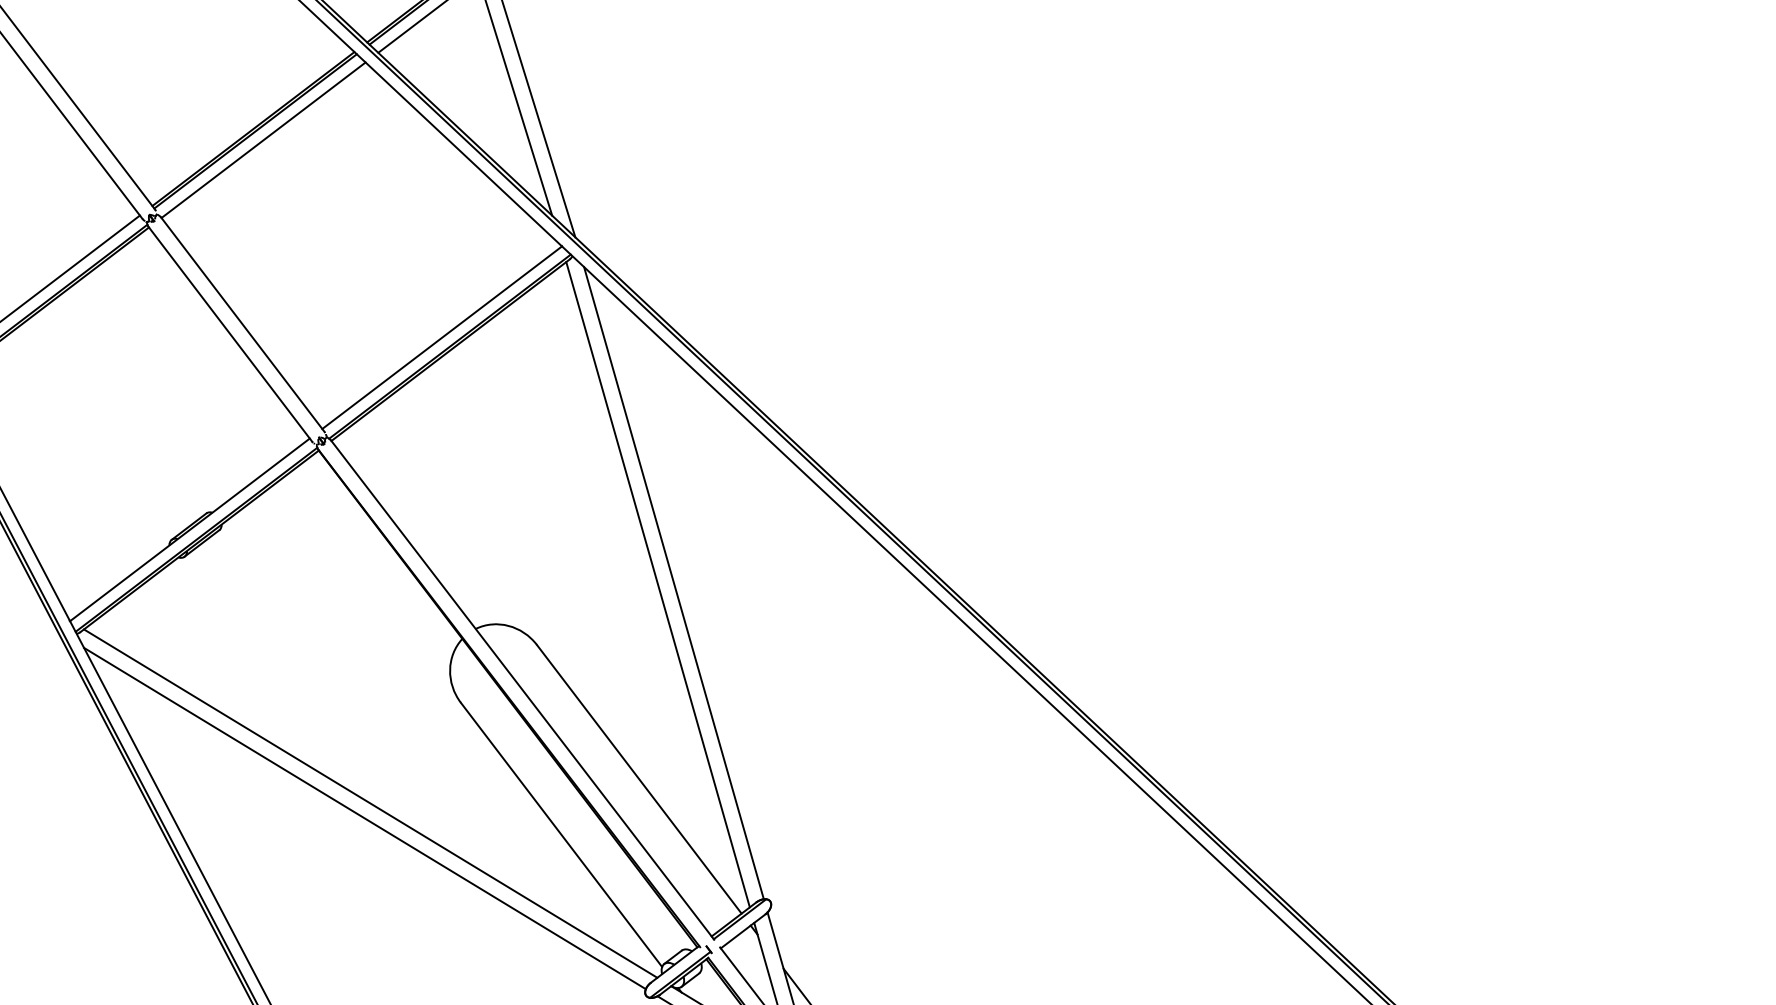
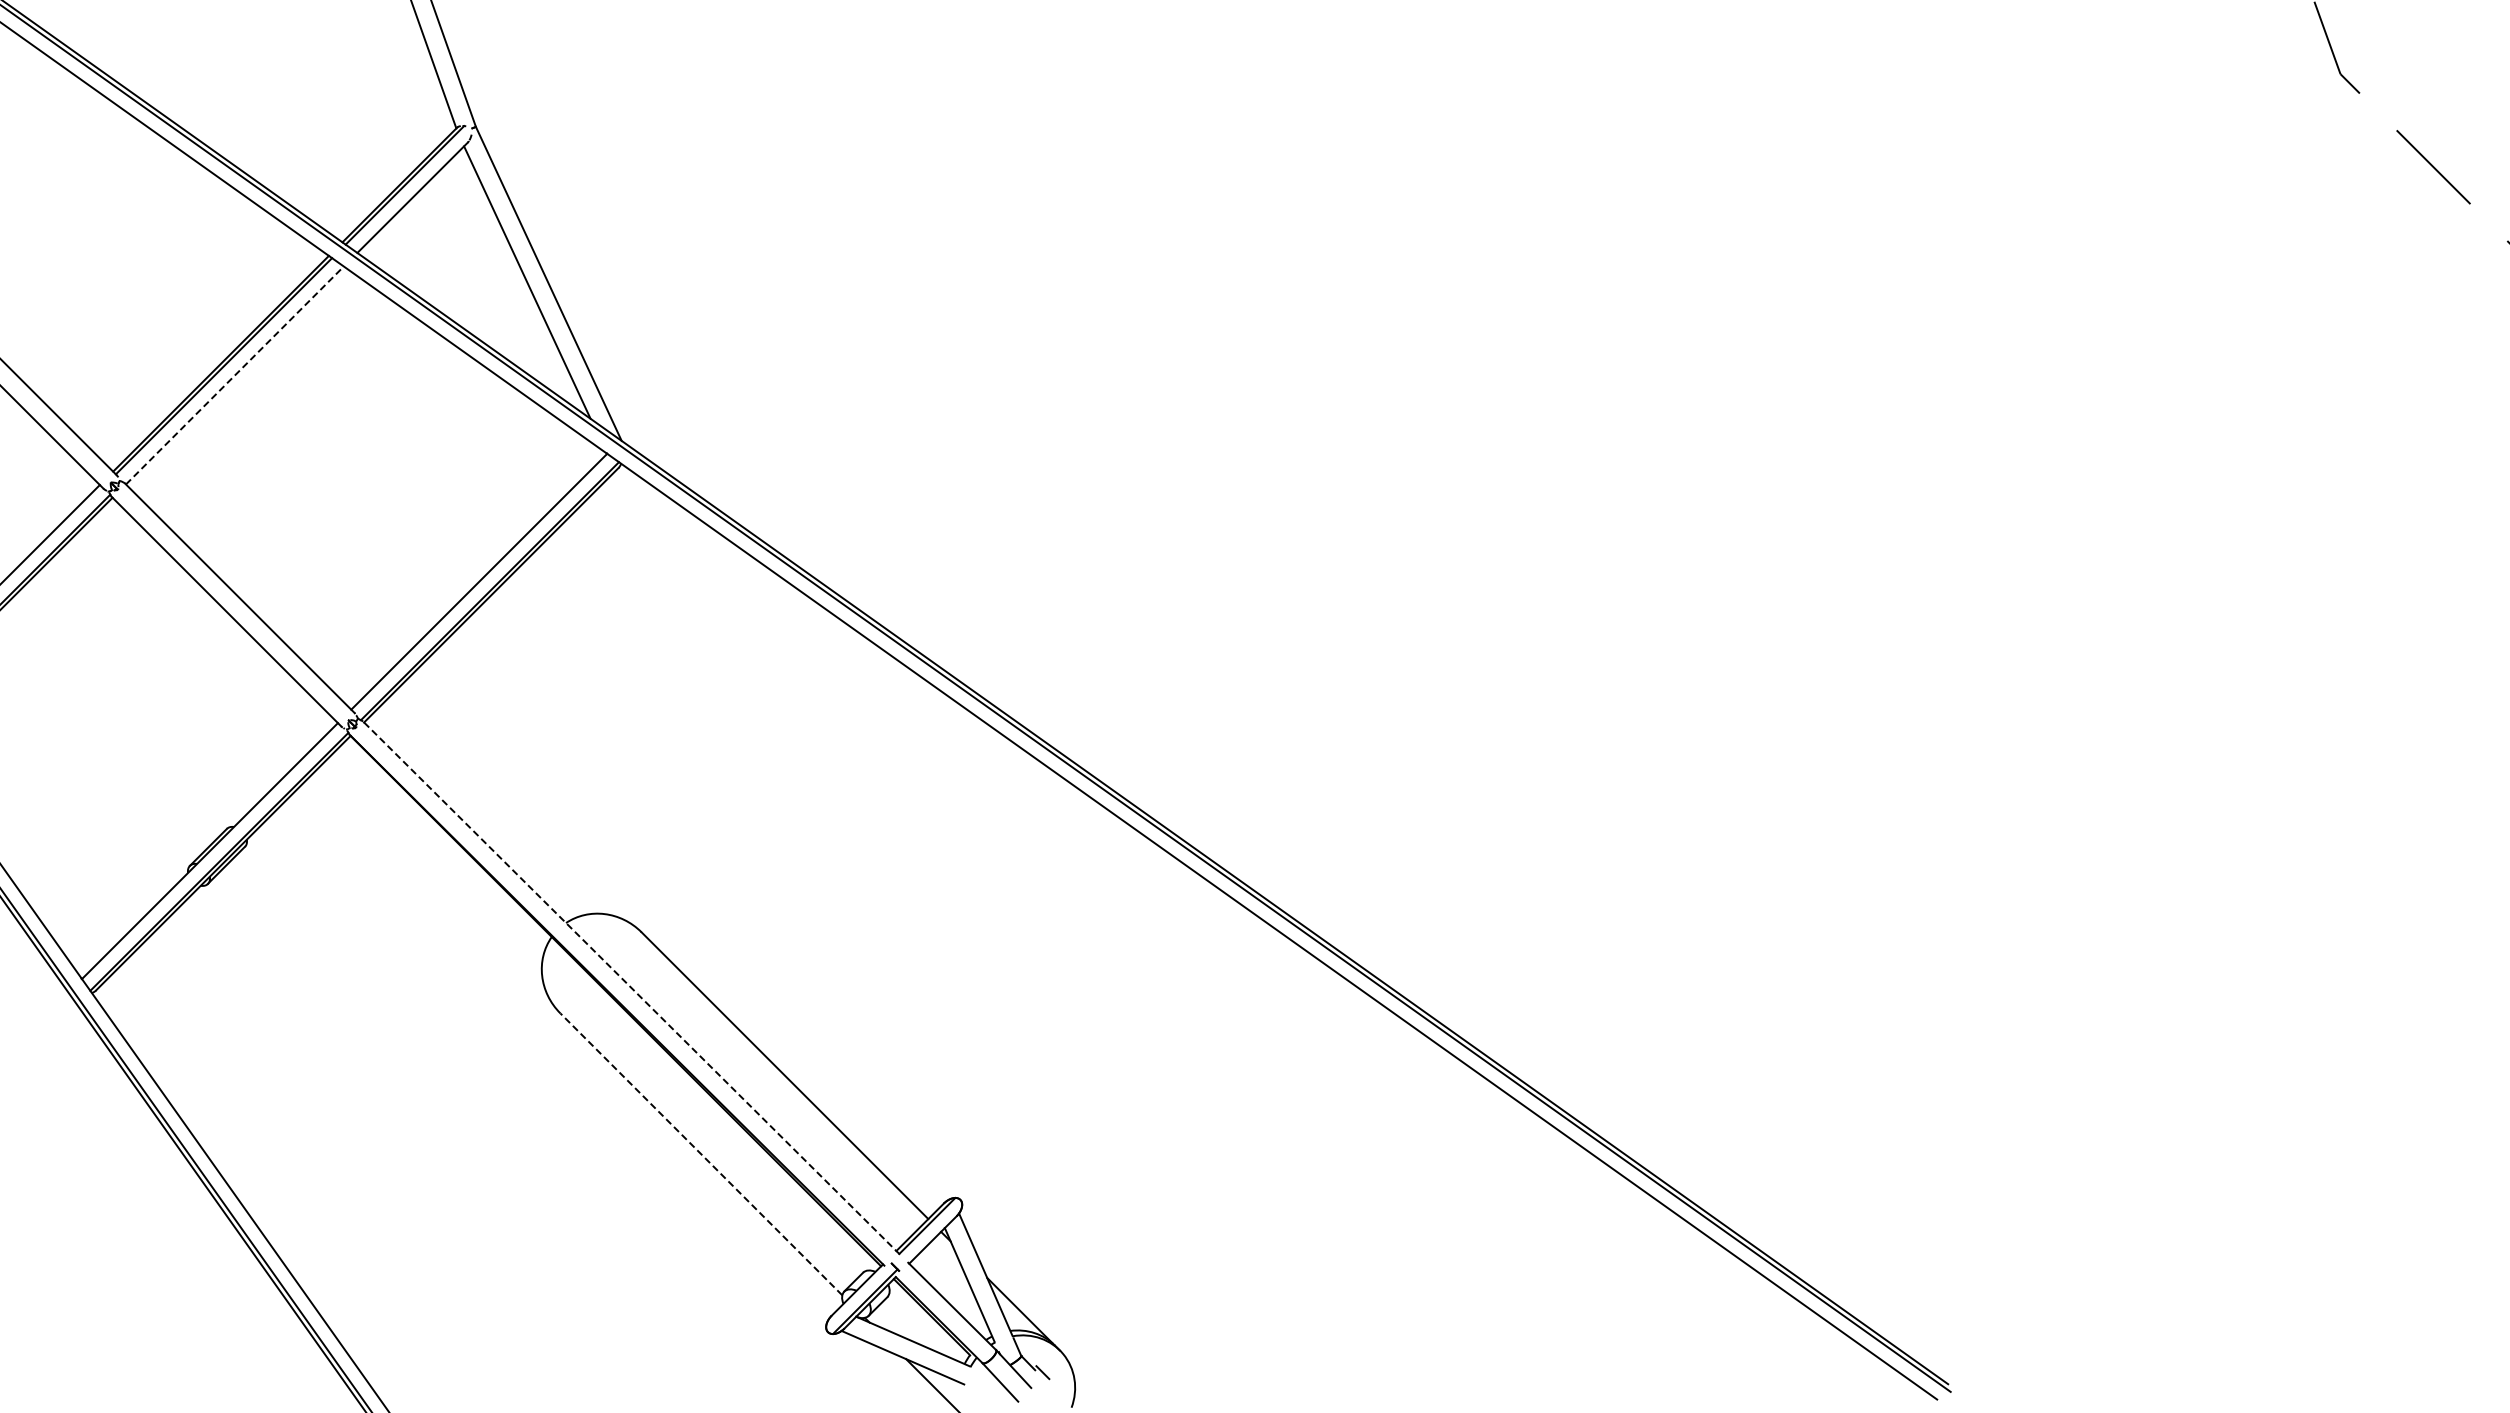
line: (264, 140) -> (235, 375), solid -> dashed
line: (673, 583) -> (794, 836), removed
line: (657, 584) -> (775, 840), removed
line: (522, 689) -> (631, 987), solid -> dashed
line: (370, 803) -> (468, 1147), removed
line: (364, 818) -> (464, 1166), removed
line: (561, 835) -> (701, 1154), solid -> dashed

